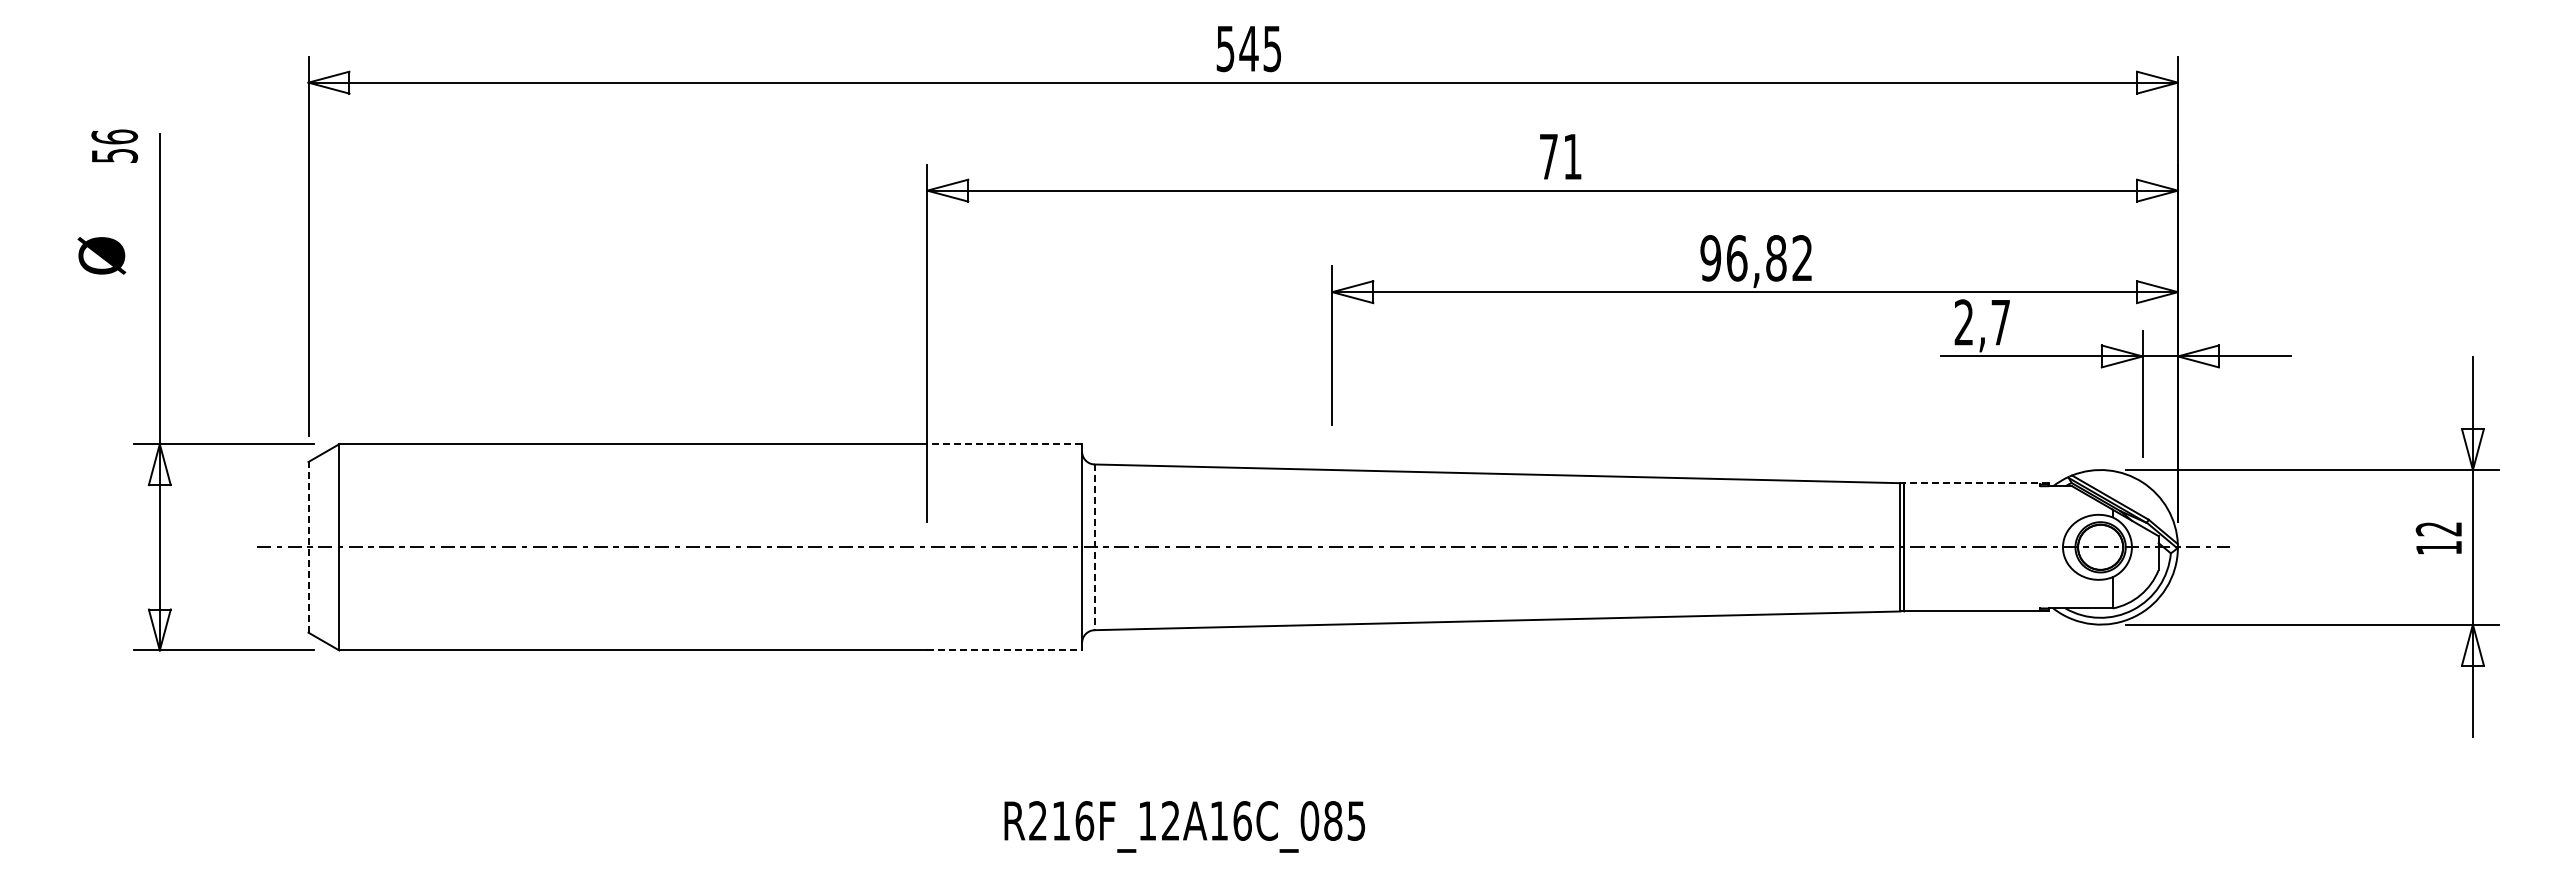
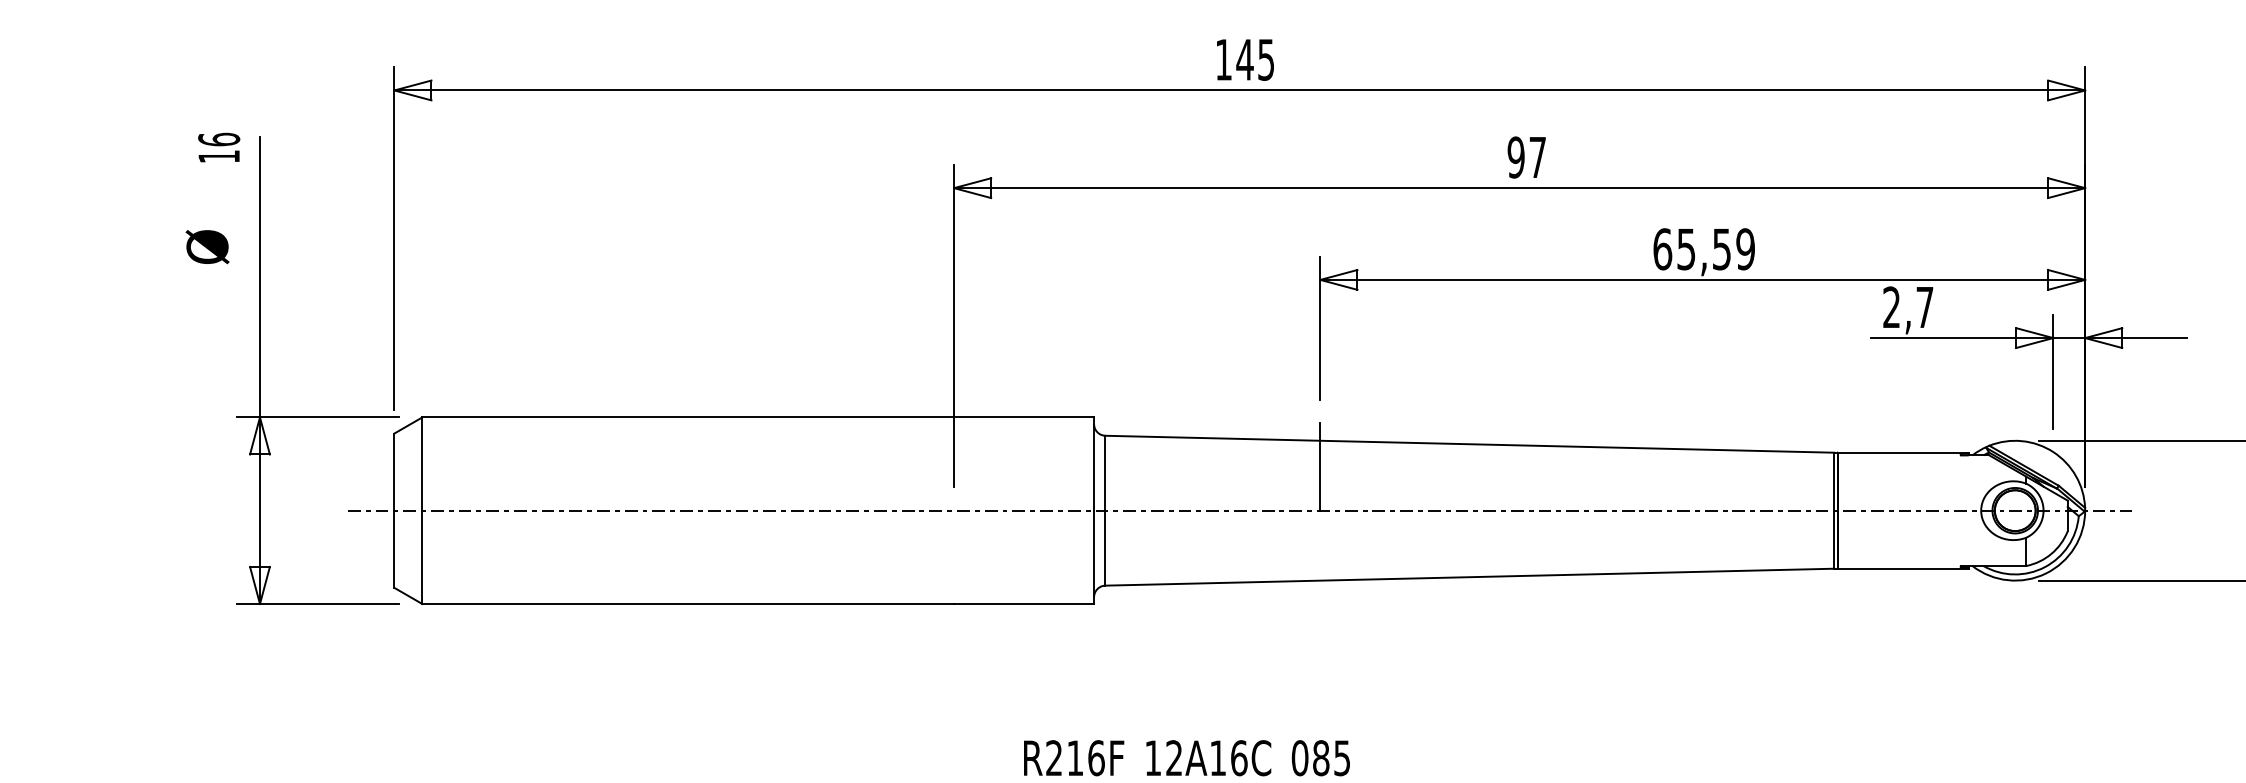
text: (1225, 49) -> (1223, 60), 545 -> 145
text: (115, 155) -> (219, 156), 56 -> 16
text: (1560, 156) -> (1526, 157), 71 -> 97
text: (1756, 258) -> (1704, 249), 96,82 -> 65,59
line: (1004, 444) -> (1023, 417), dashed -> solid
line: (1976, 483) -> (1902, 452), dashed -> solid
line: (1332, 498) -> (1320, 466), added
line: (308, 546) -> (394, 509), dashed -> solid
line: (1094, 547) -> (1105, 510), dashed -> solid
line: (1005, 650) -> (1024, 604), dashed -> solid

